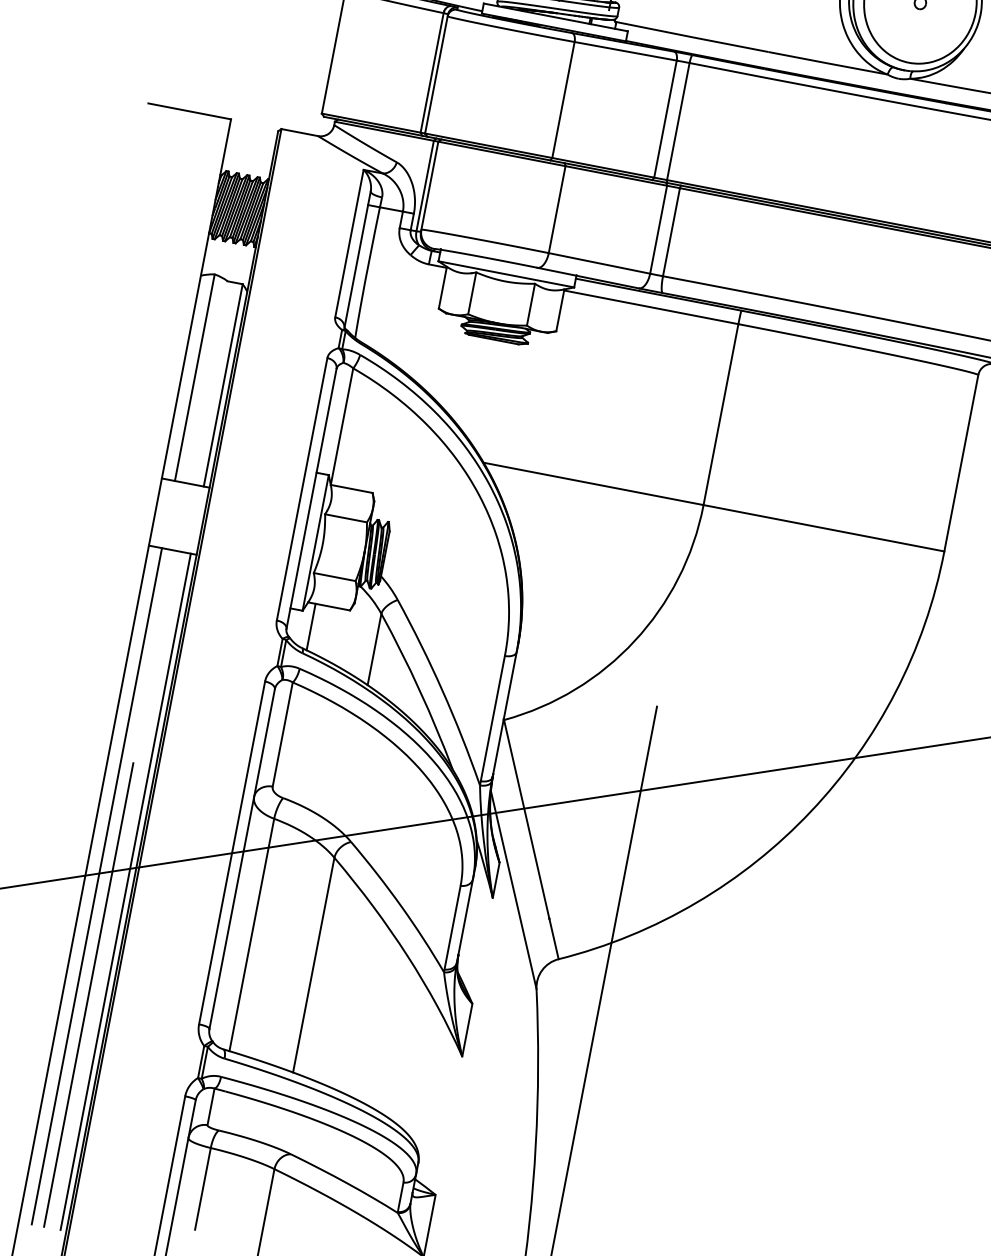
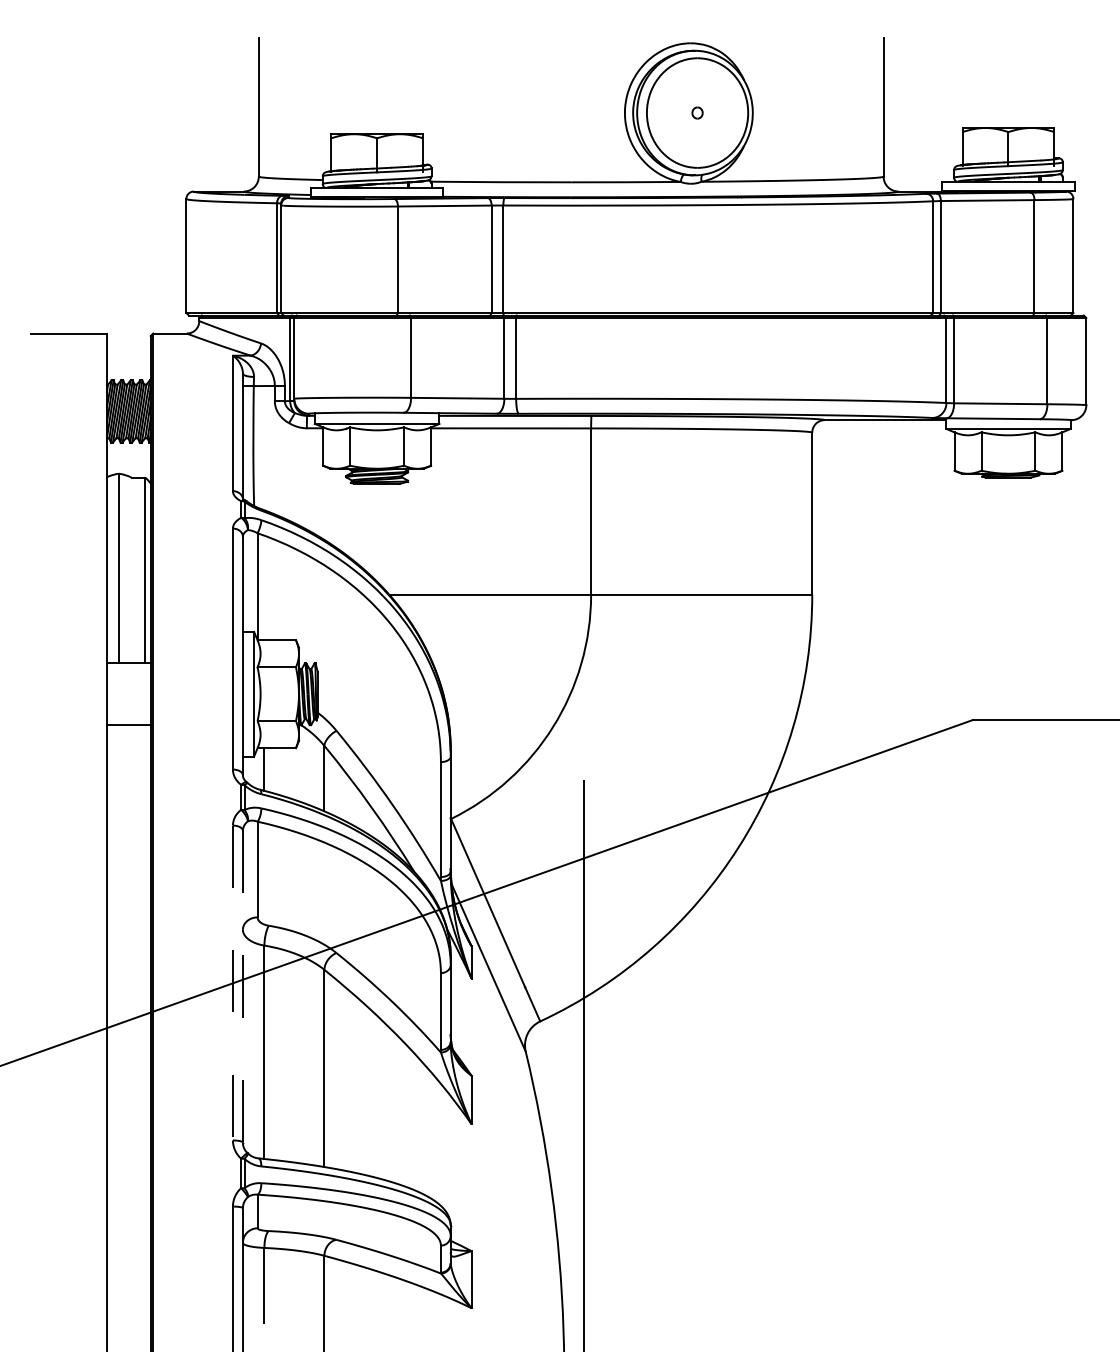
line: (231, 853) -> (232, 983), solid -> dashed
line: (241, 858) -> (242, 986), solid -> dashed
line: (96, 886) -> (118, 1035), removed
line: (125, 891) -> (145, 1035), removed
line: (88, 995) -> (130, 1133), removed

